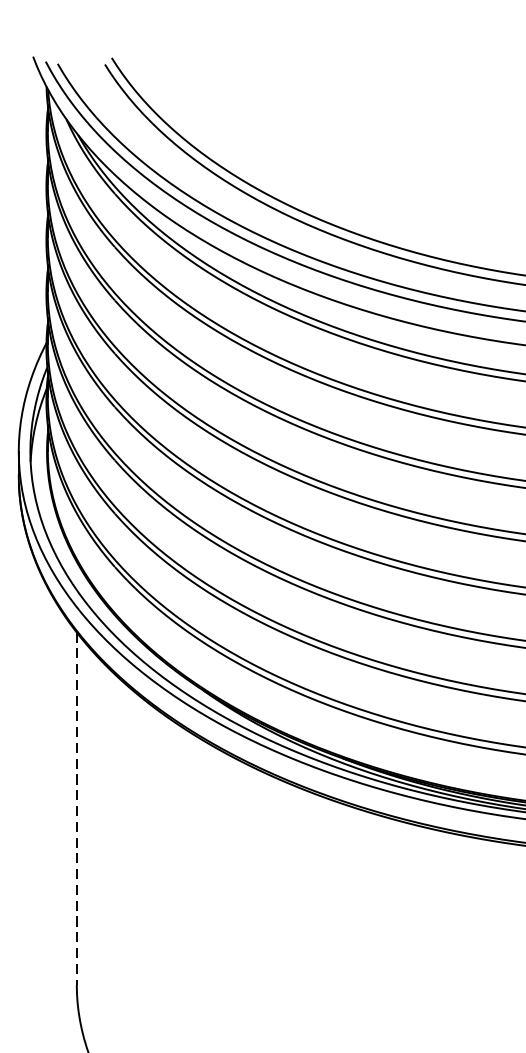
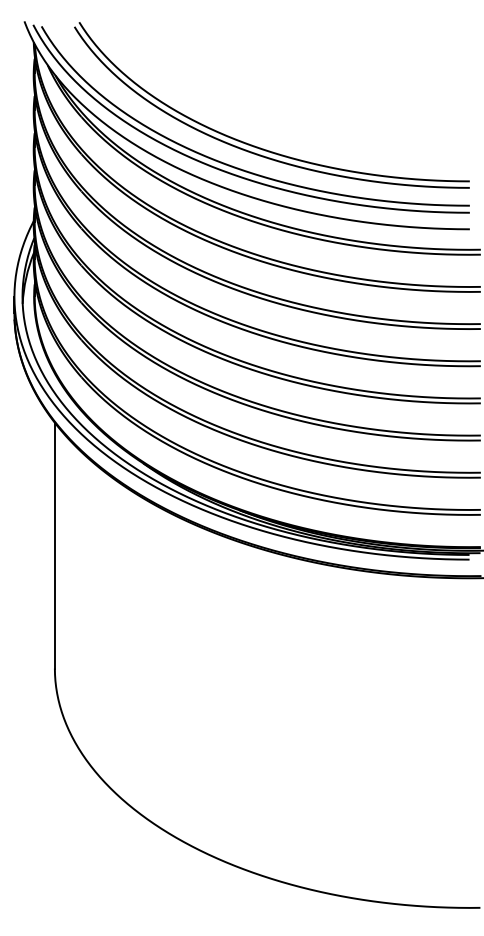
line: (76, 808) -> (54, 545), dashed -> solid

